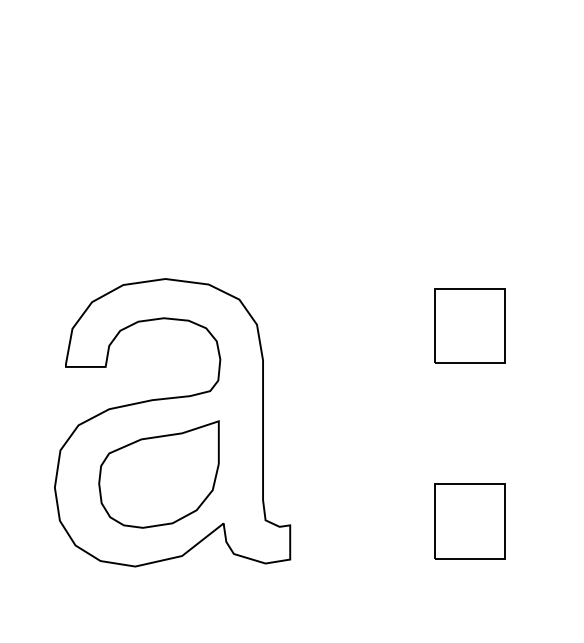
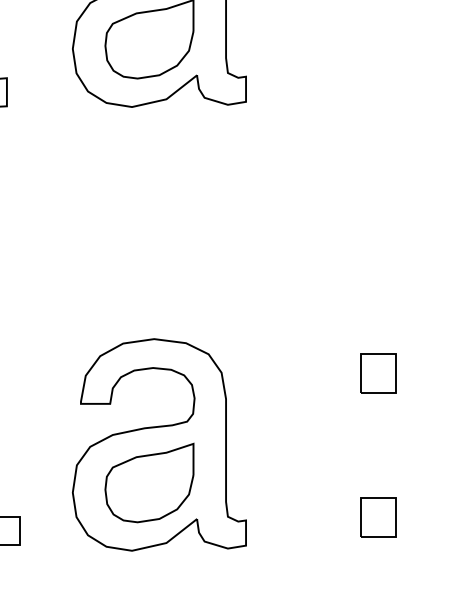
part: (470, 325) -> (378, 373), size x0.7
part: (470, 521) -> (378, 517), size x0.7

